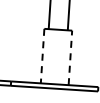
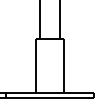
line: (43, 56) -> (36, 66), dashed -> solid
line: (70, 57) -> (63, 65), dashed -> solid

